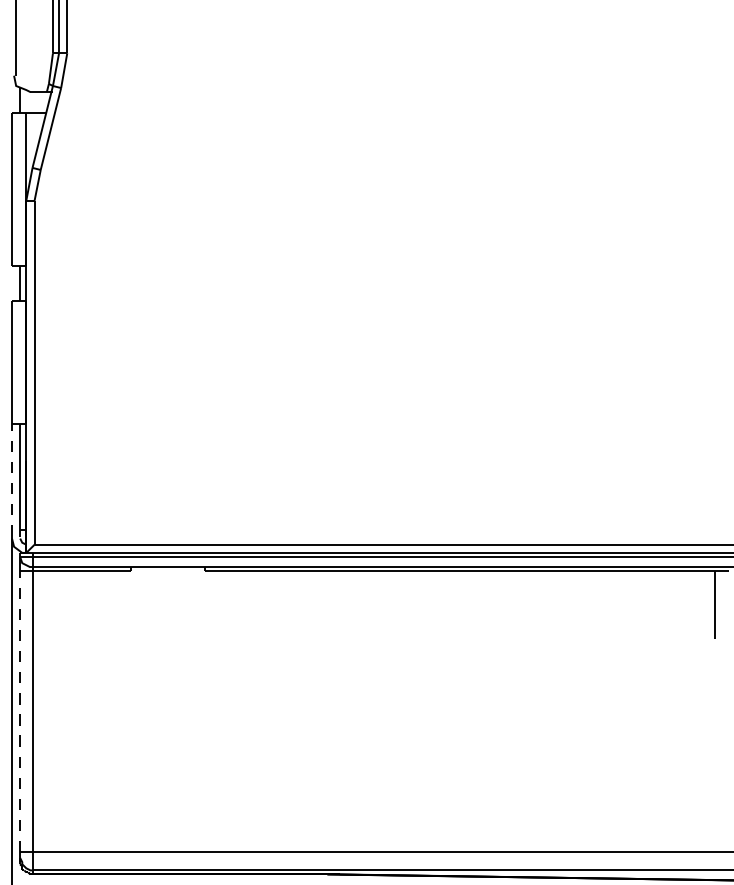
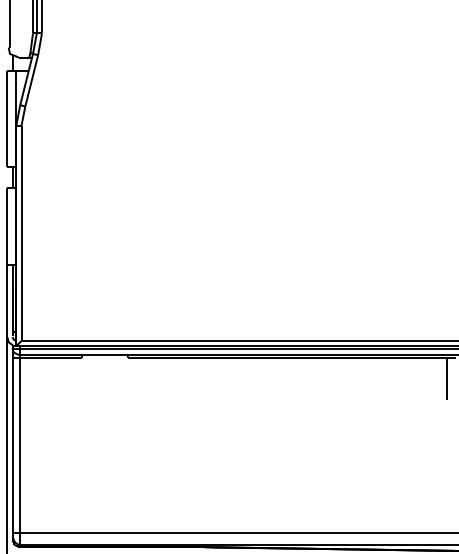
line: (12, 480) -> (7, 300), dashed -> solid
line: (20, 711) -> (12, 445), dashed -> solid

